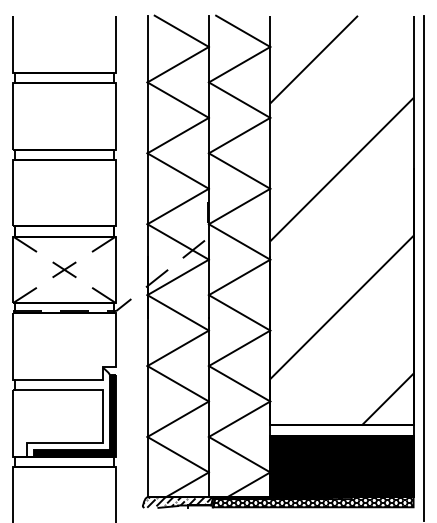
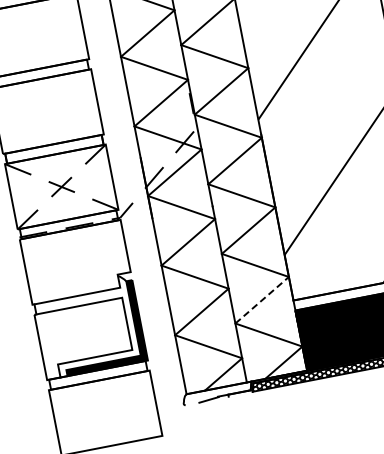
line: (240, 418) -> (262, 299), solid -> dashed
hatch: (177, 502) -> (217, 393), removed

